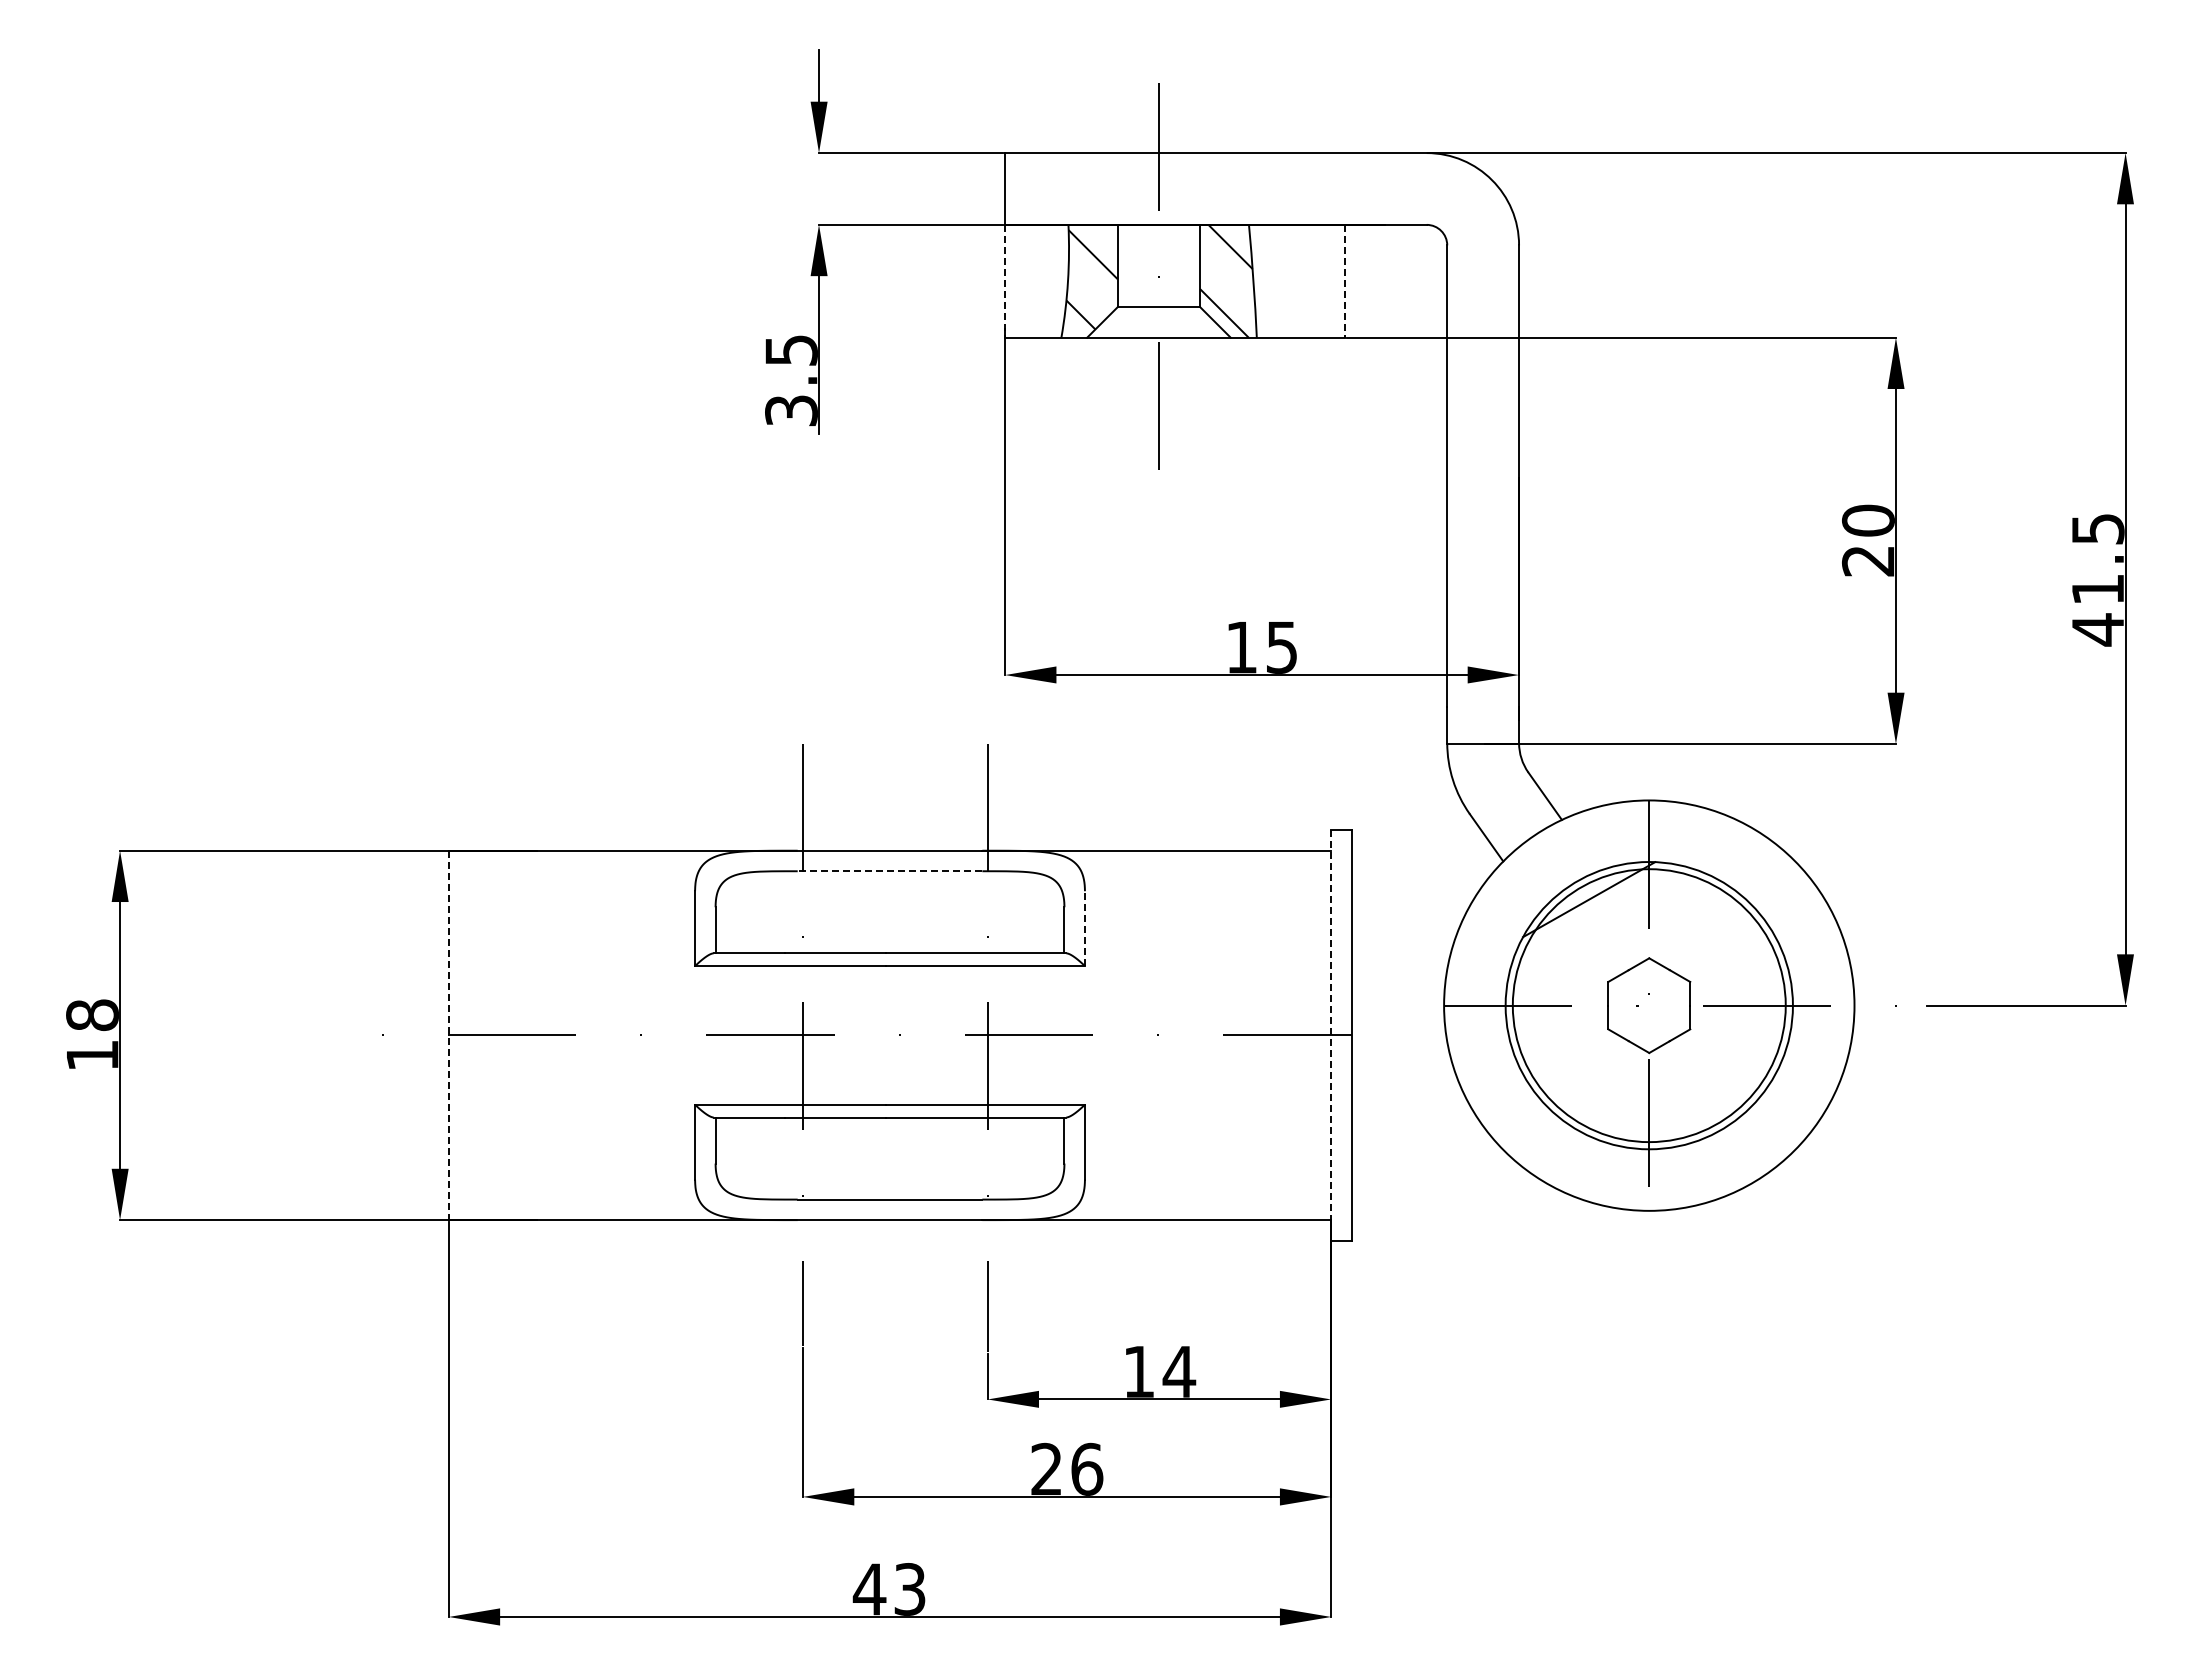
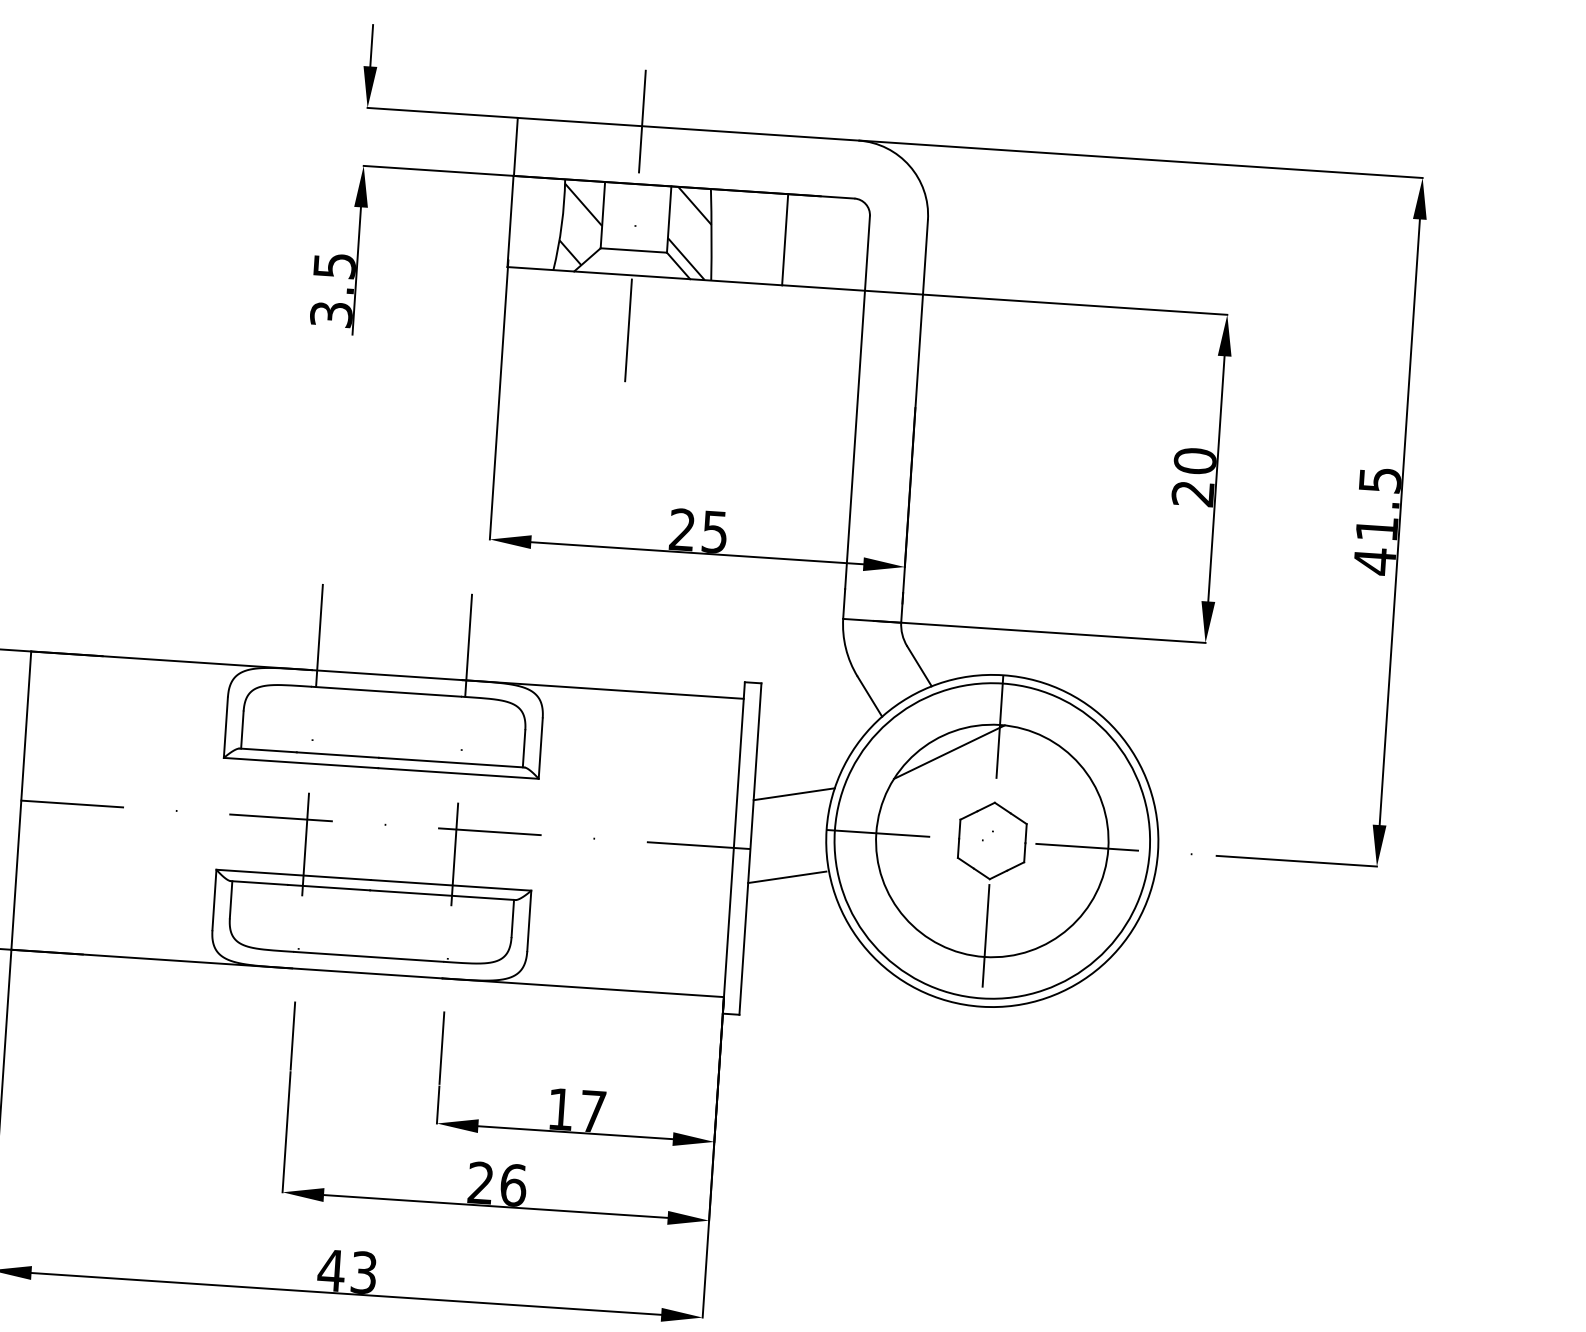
line: (1004, 281) -> (510, 221), dashed -> solid
line: (1344, 281) -> (785, 239), dashed -> solid
text: (1241, 647) -> (682, 529), 15 -> 25
line: (889, 871) -> (385, 691), dashed -> solid
line: (1084, 928) -> (540, 748), dashed -> solid
line: (1400, 963) -> (793, 793), added
circle: (1649, 1005) -> (992, 840), size x1.43
line: (448, 1035) -> (21, 800), dashed -> solid
line: (1331, 1035) -> (734, 848), dashed -> solid
line: (1399, 1066) -> (787, 876), added
text: (1179, 1371) -> (593, 1111), 14 -> 17

